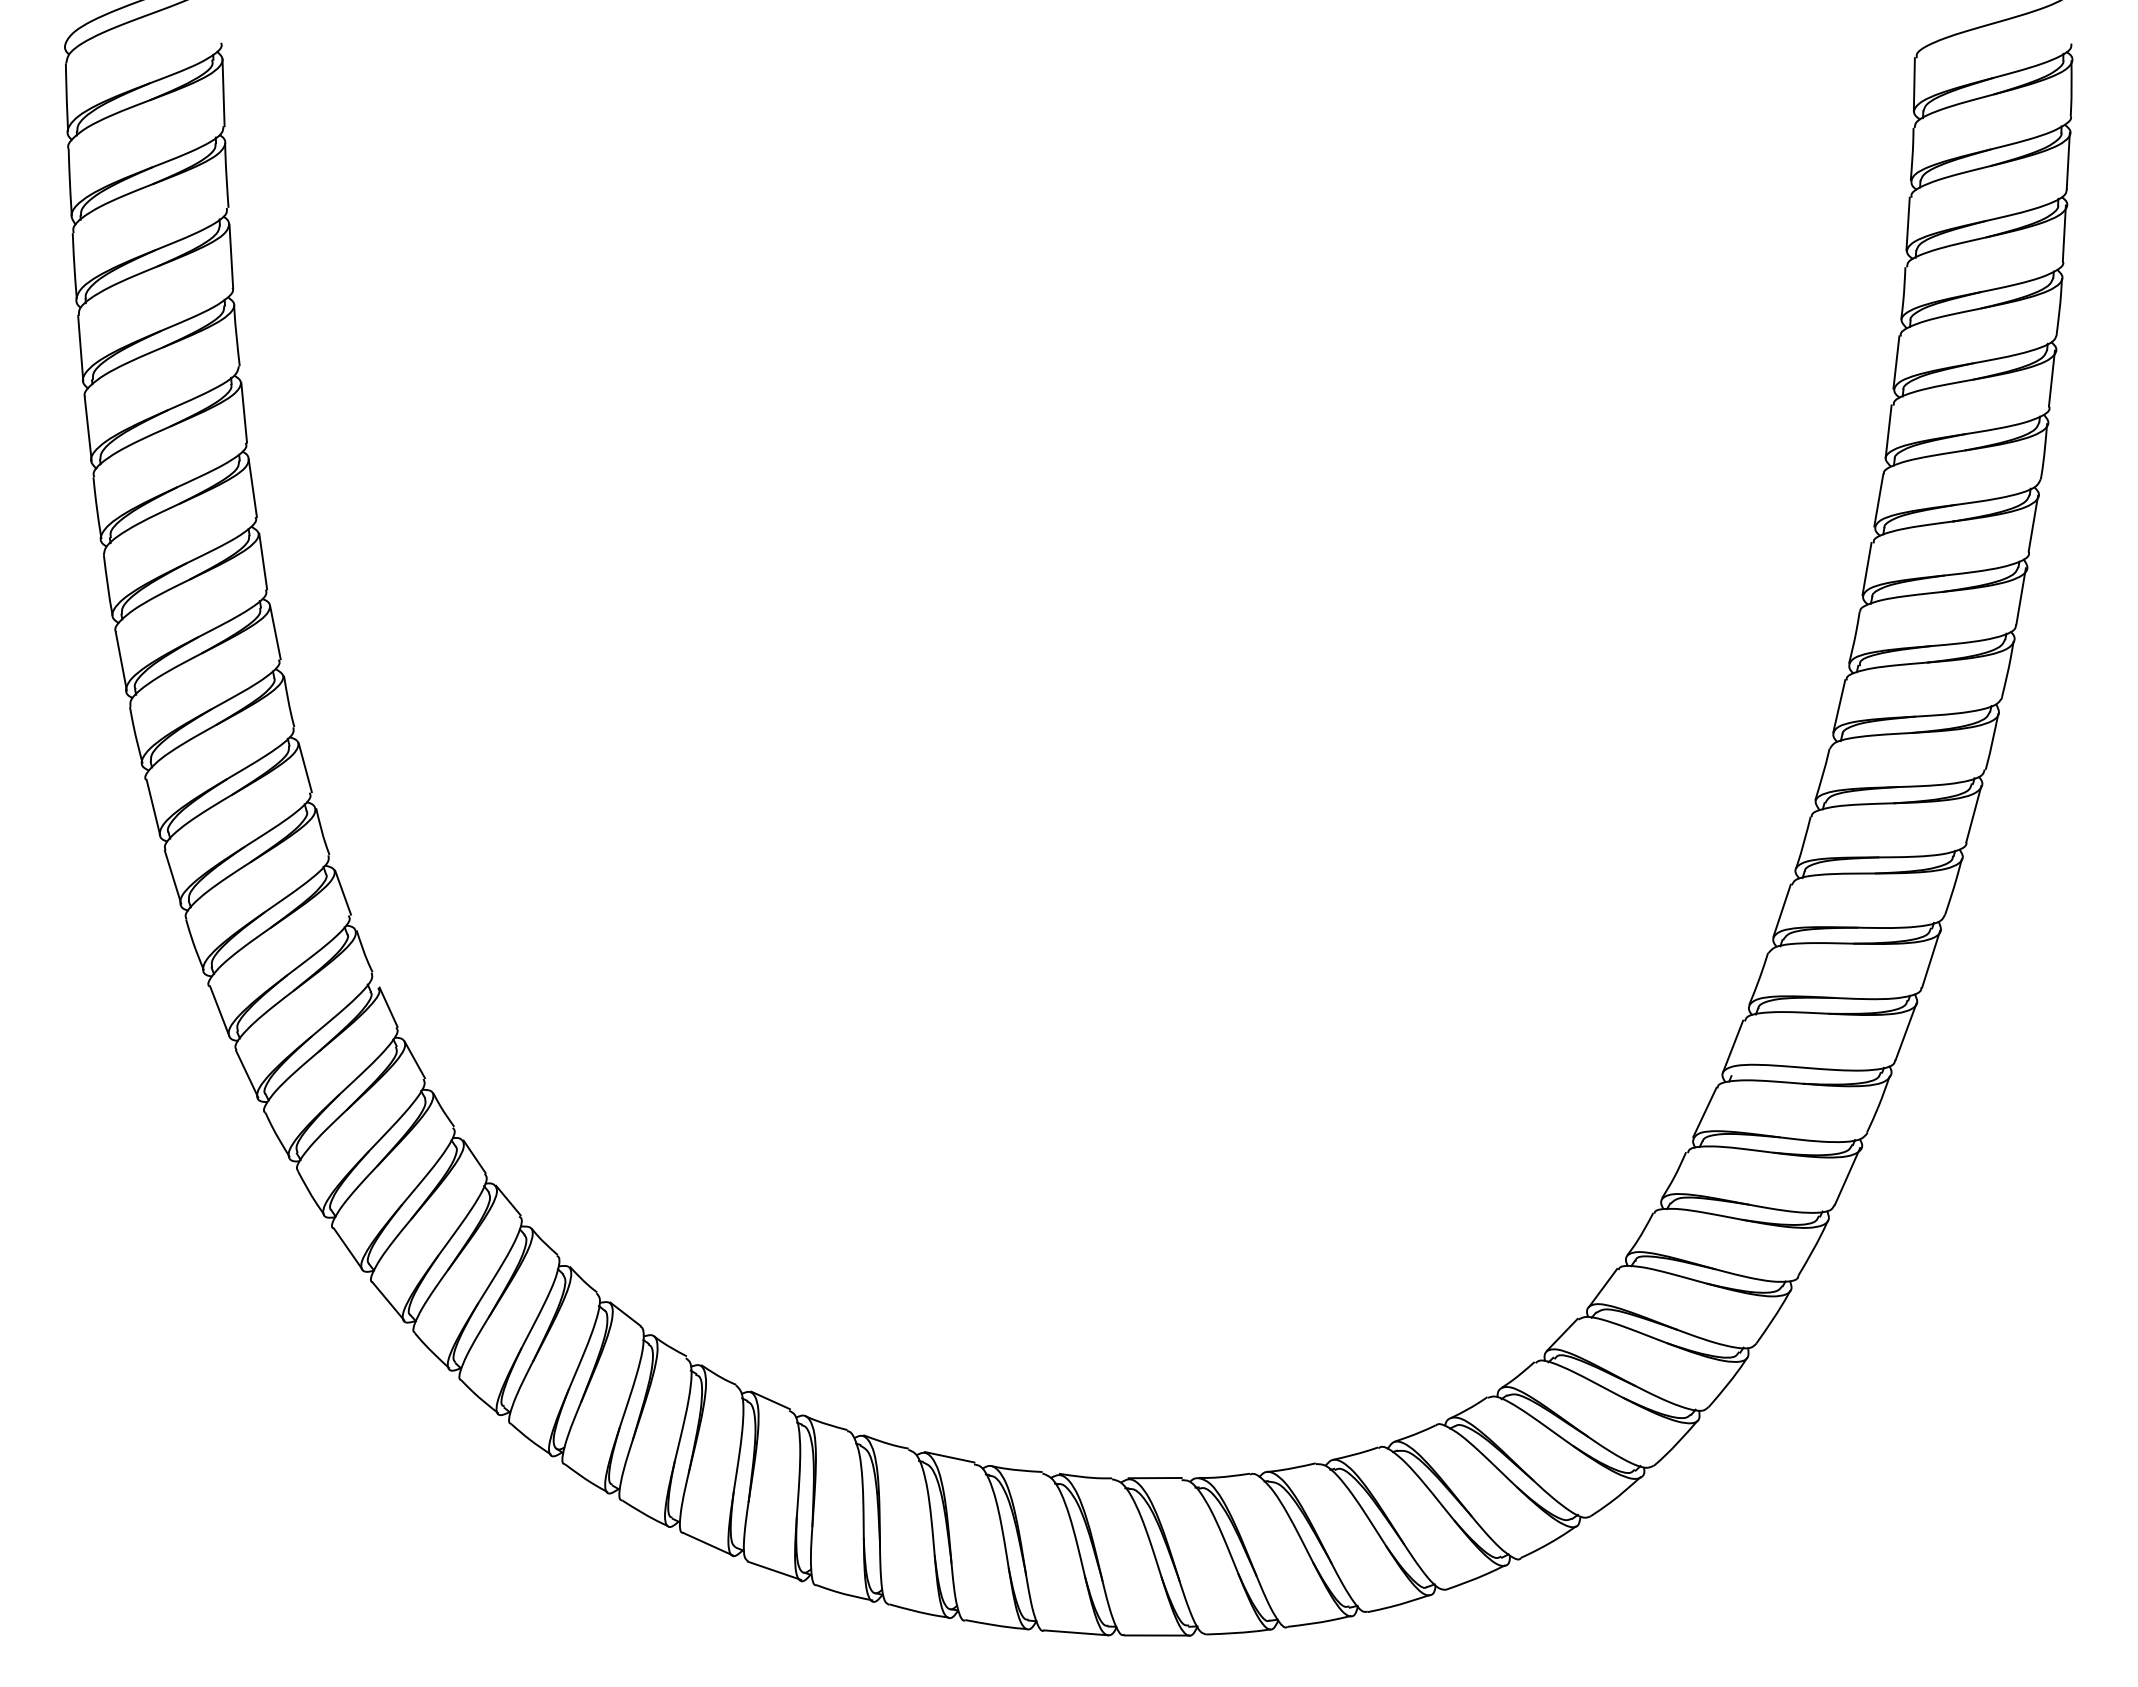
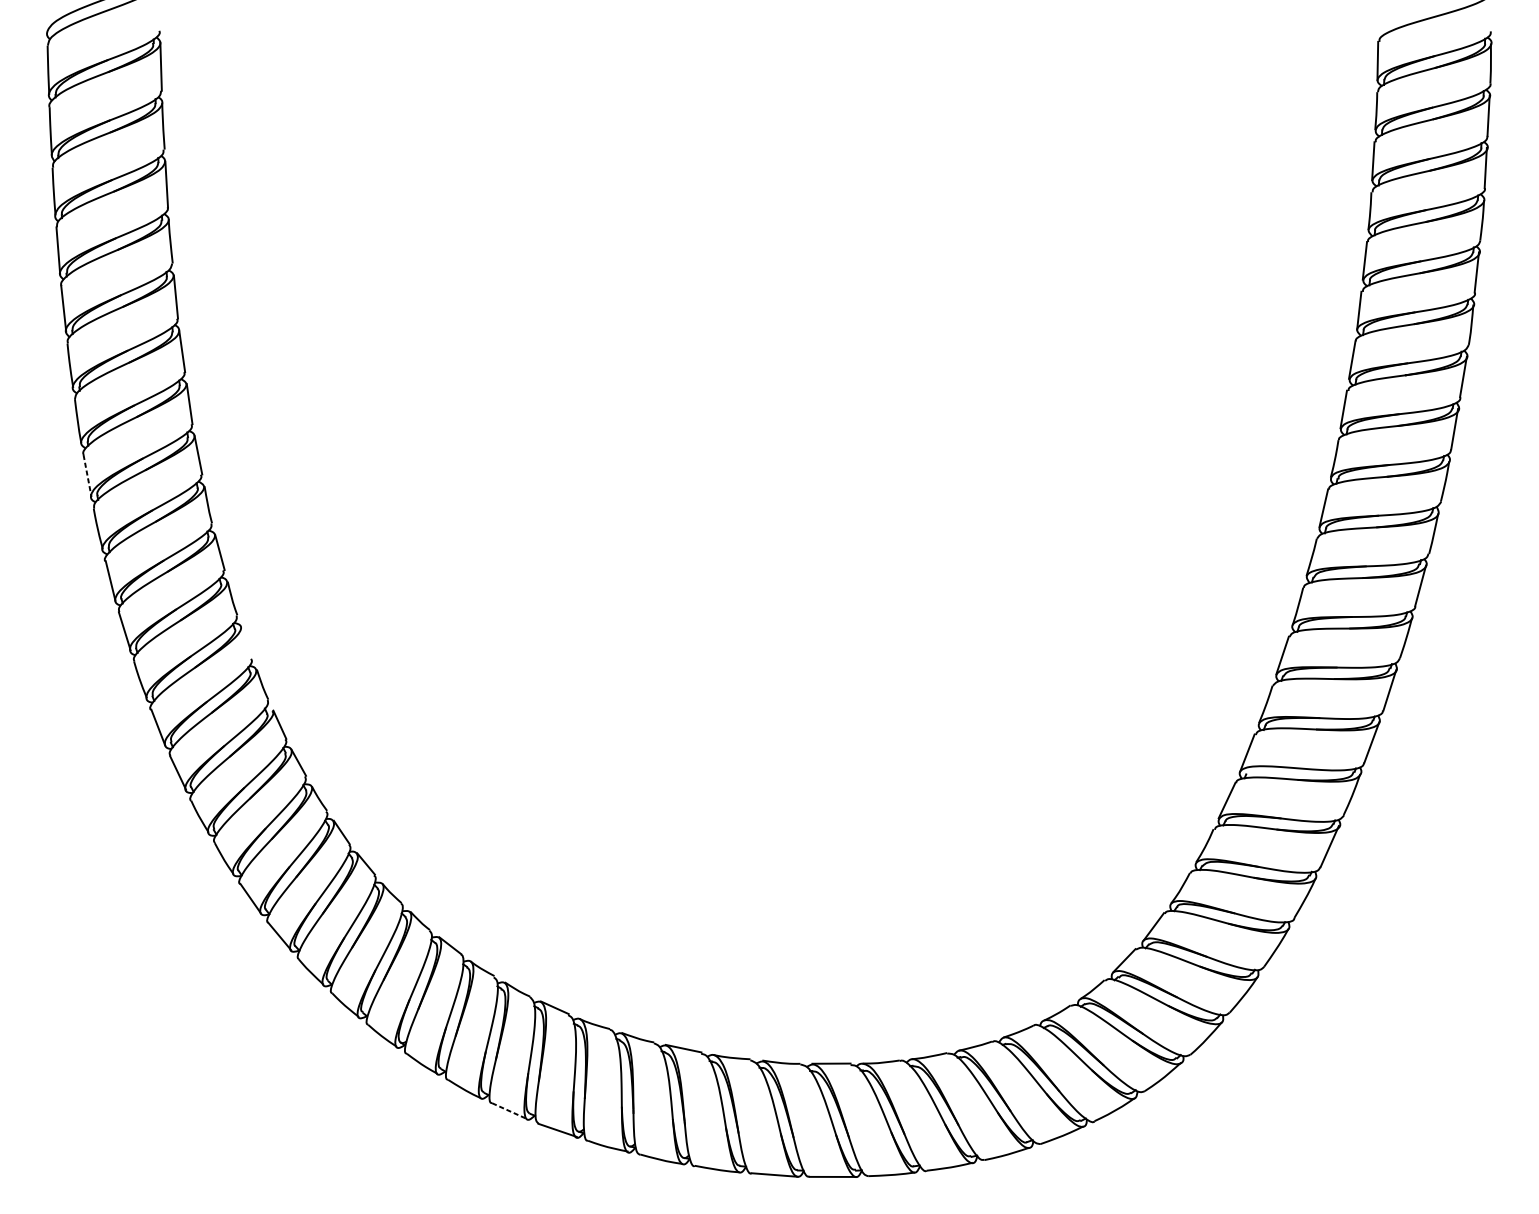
line: (121, 661) -> (87, 476), solid -> dashed
line: (343, 892) -> (247, 642), removed
line: (708, 1544) -> (510, 1111), solid -> dashed

